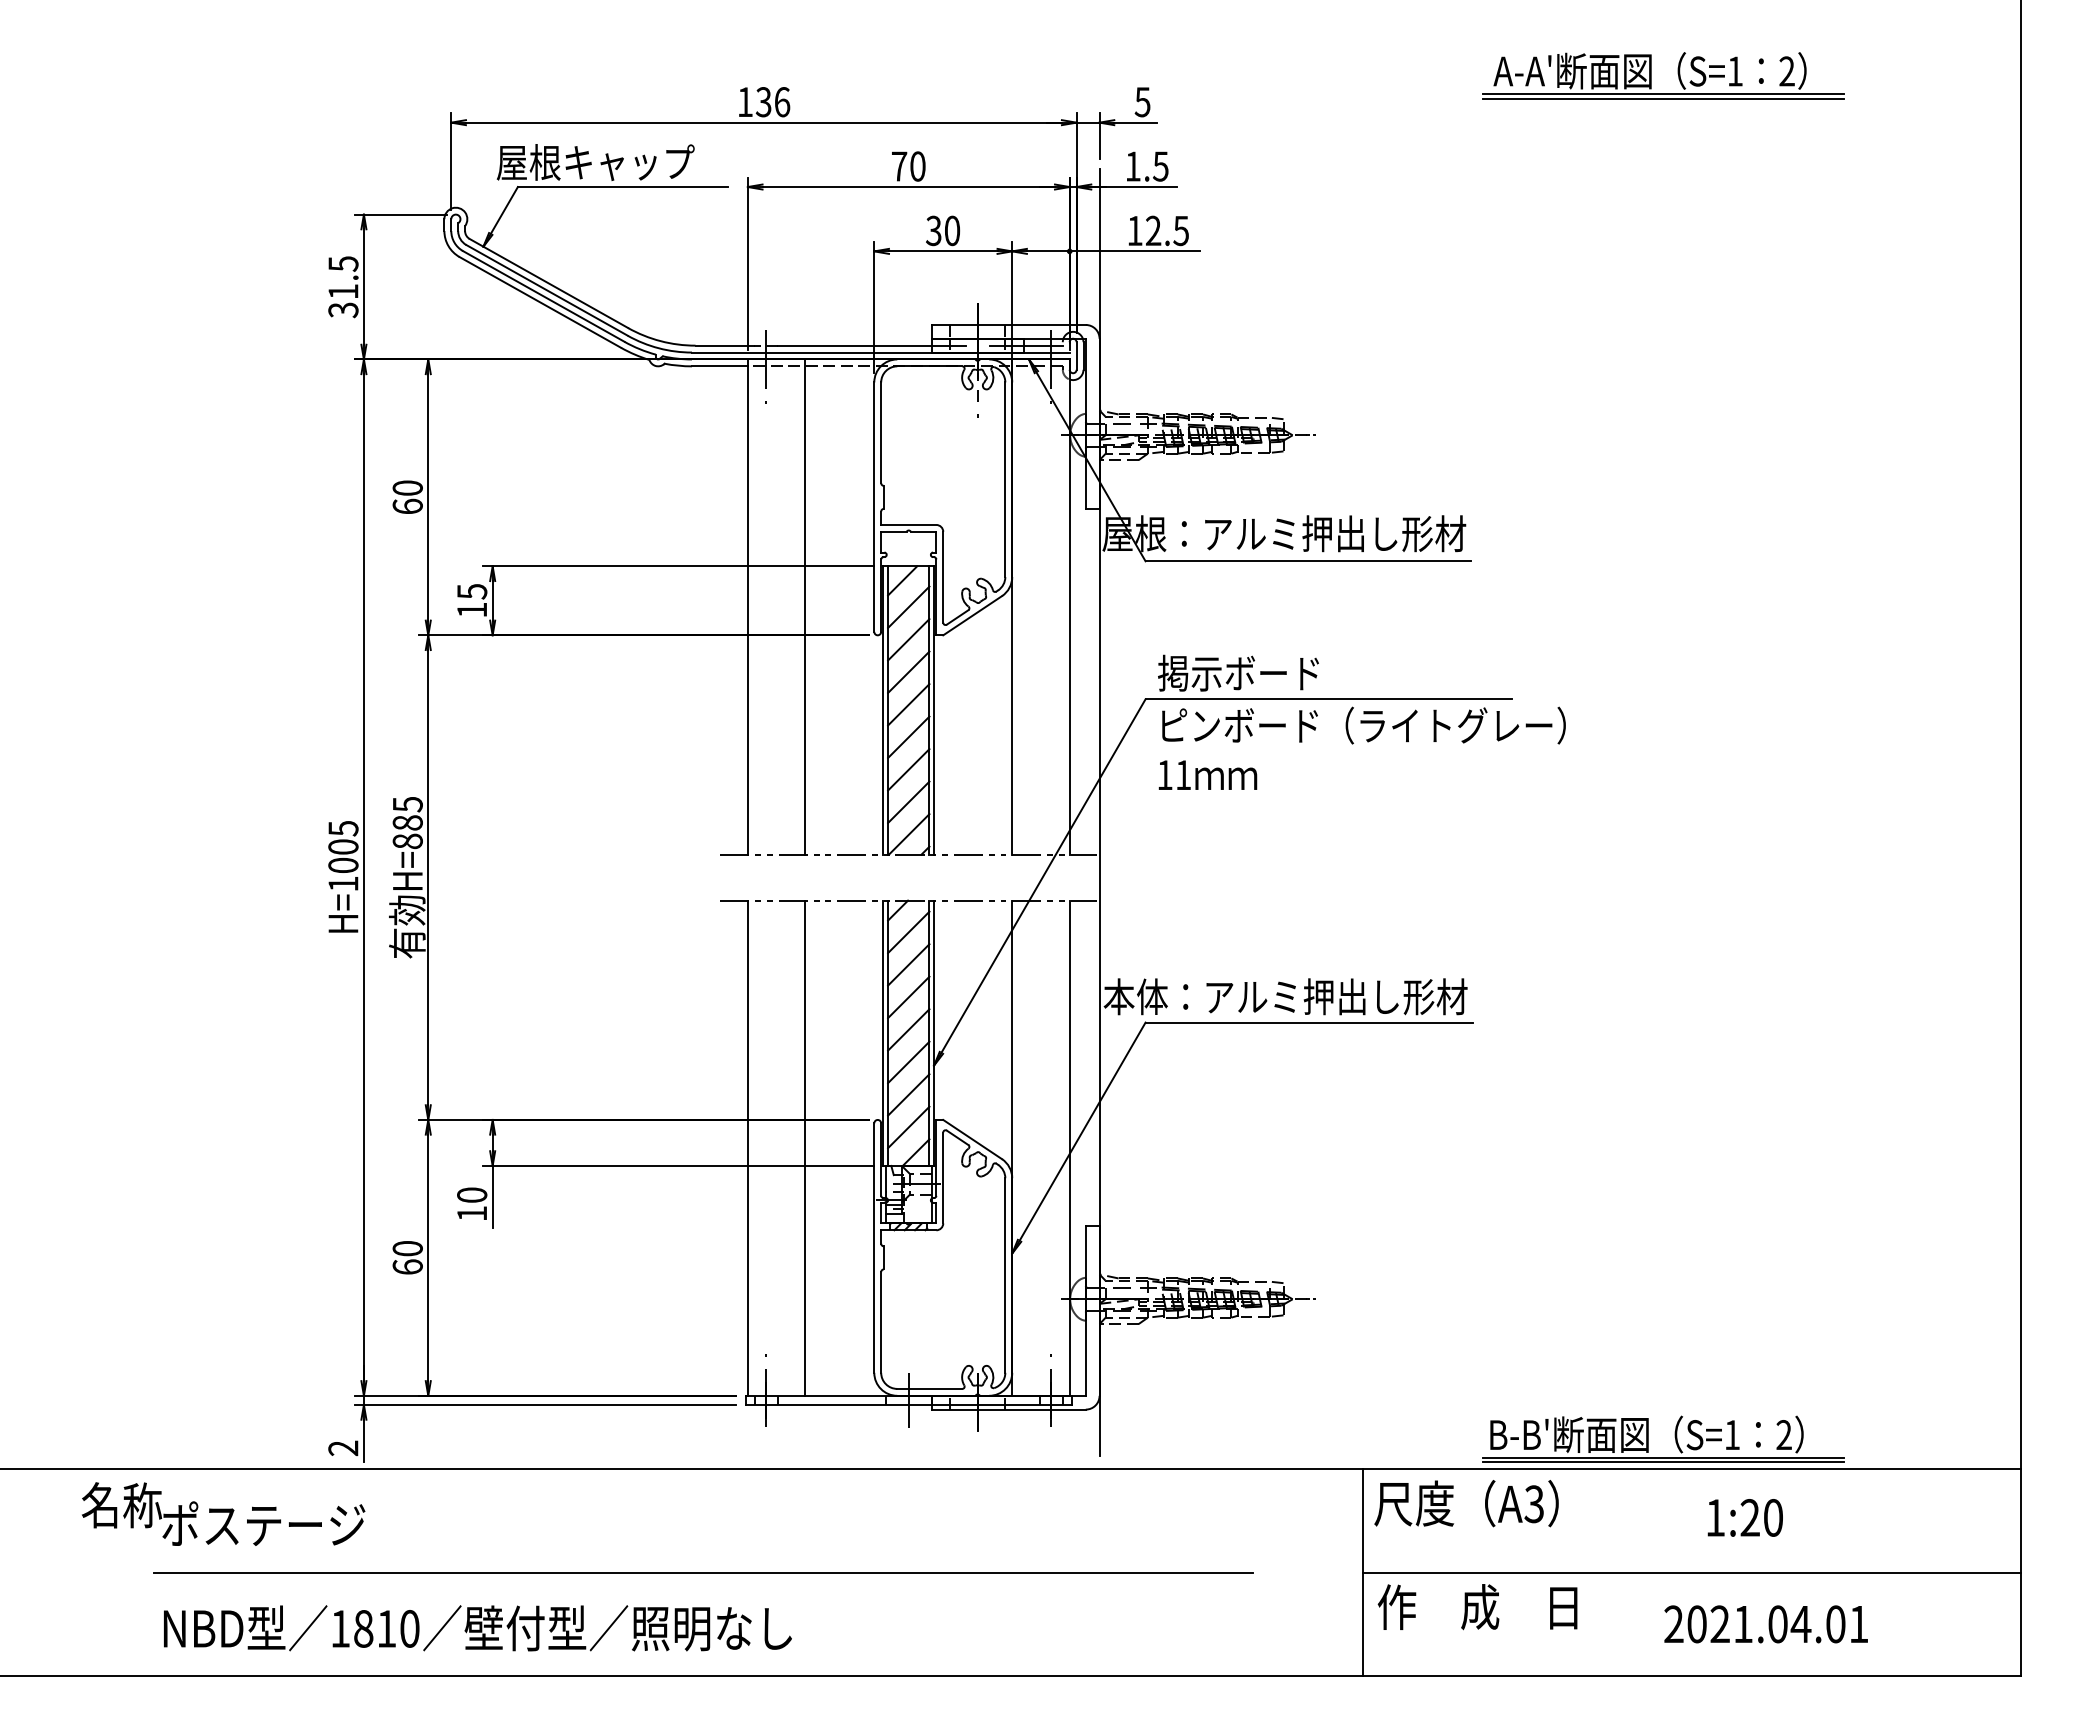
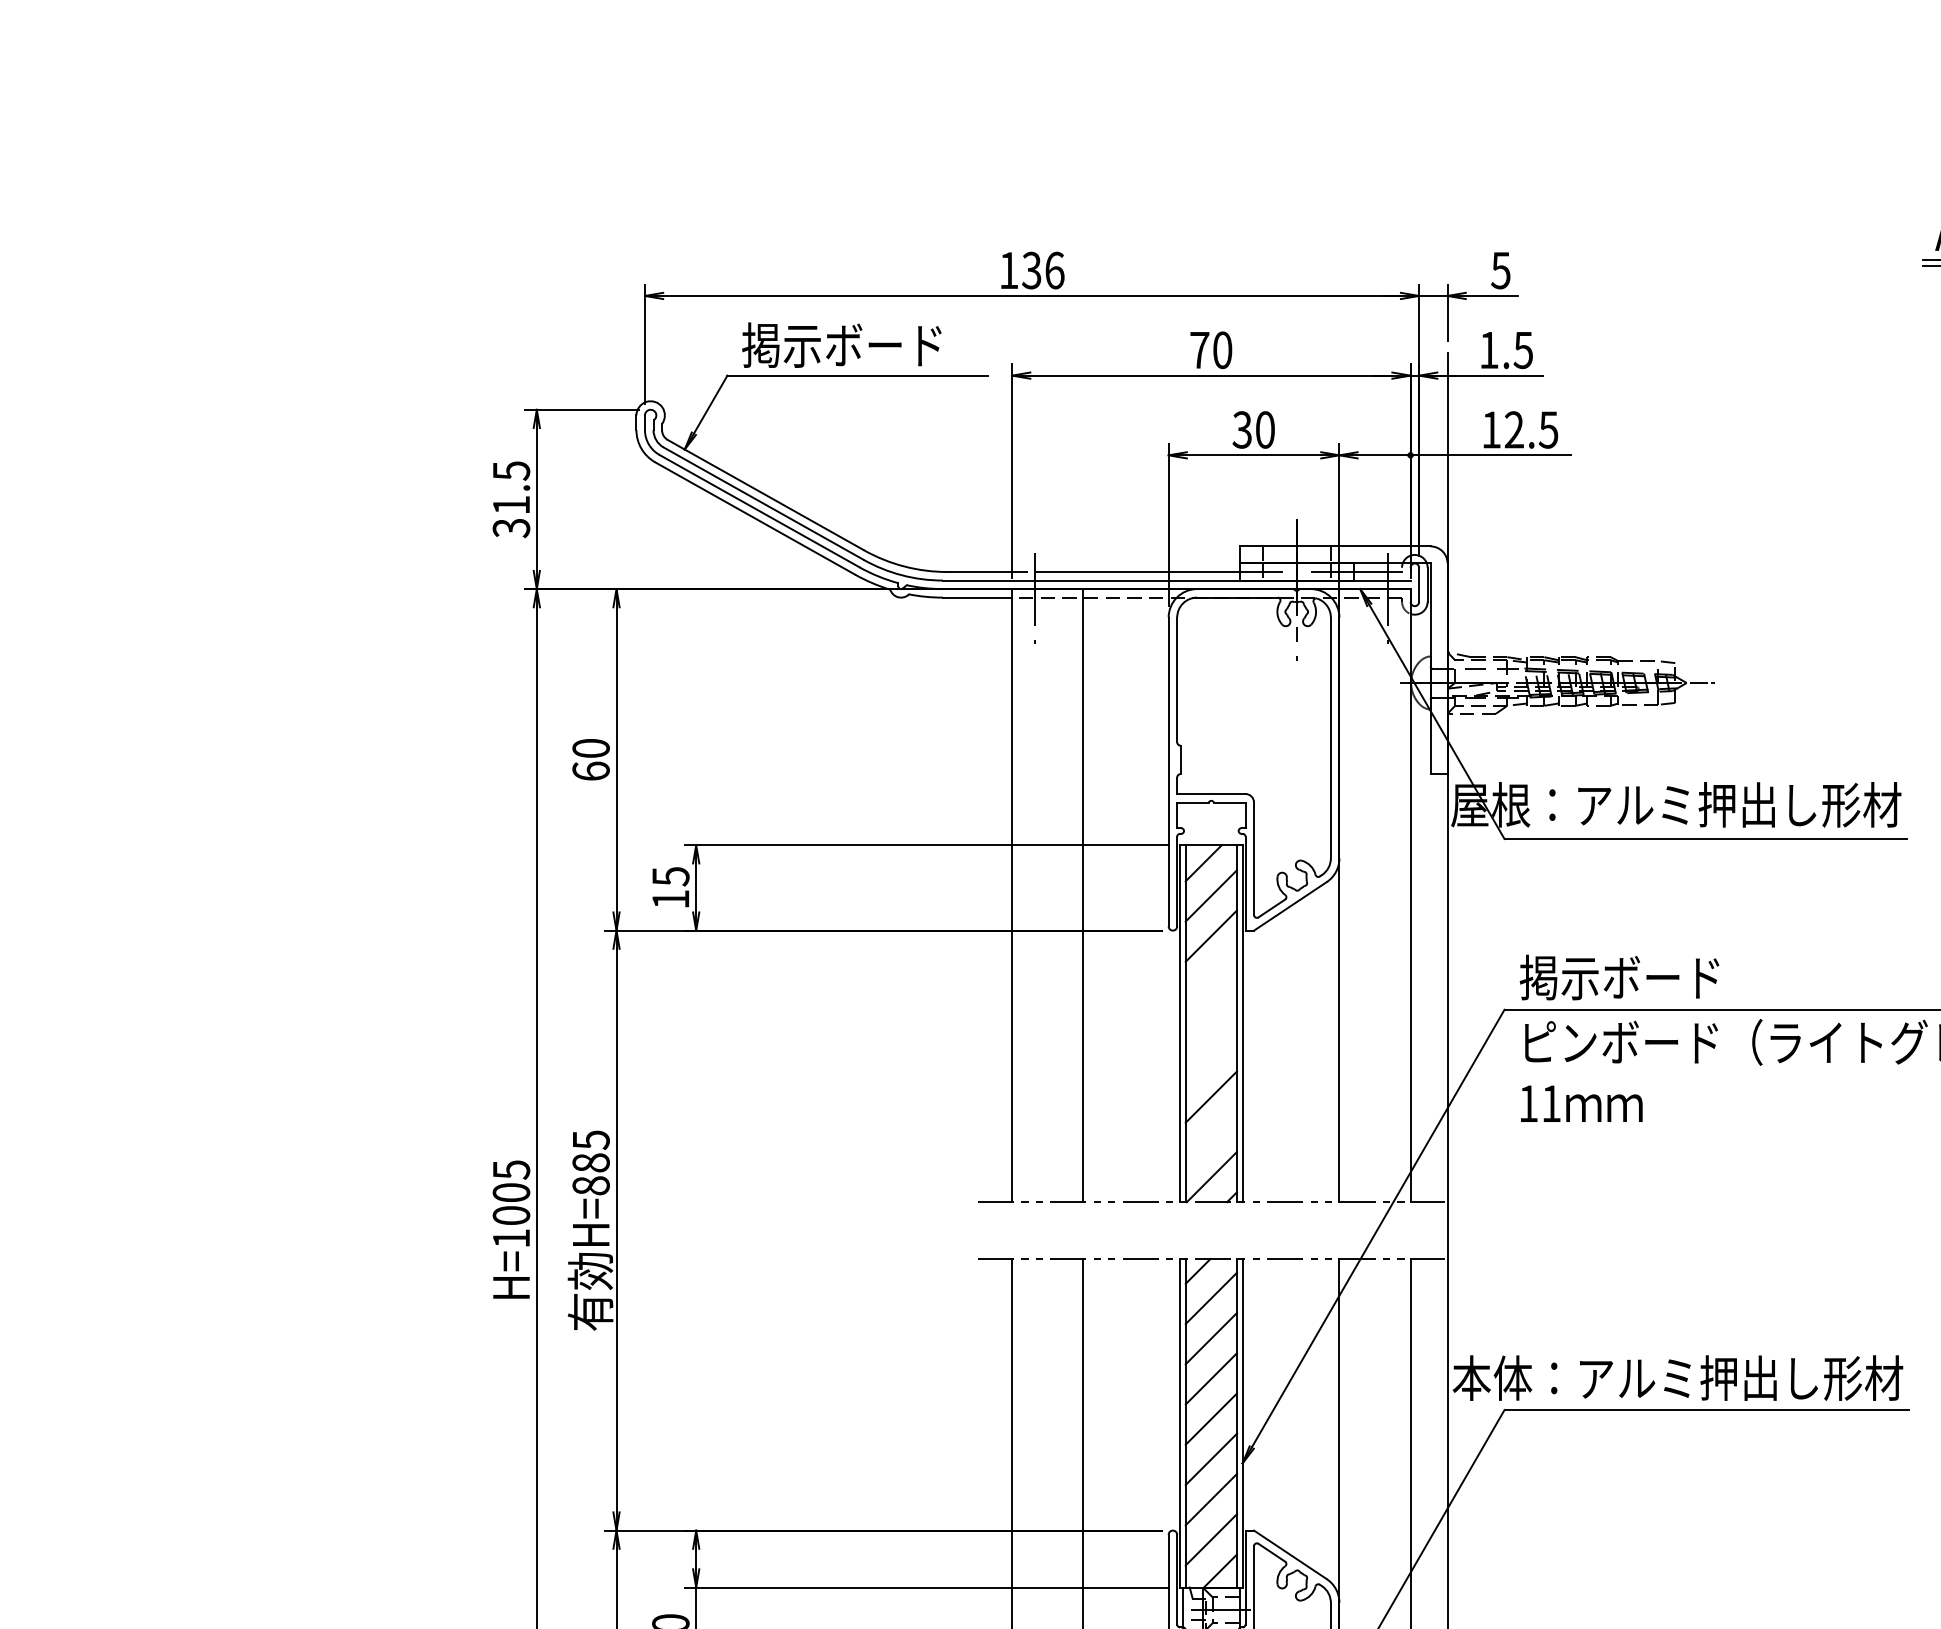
text: (595, 162) -> (823, 345), 屋根キャップ -> 掲示ボード
line: (908, 671) -> (1211, 975), removed
line: (908, 704) -> (1211, 1016), removed
line: (908, 737) -> (1211, 1057), removed
line: (908, 802) -> (1211, 1137), removed

